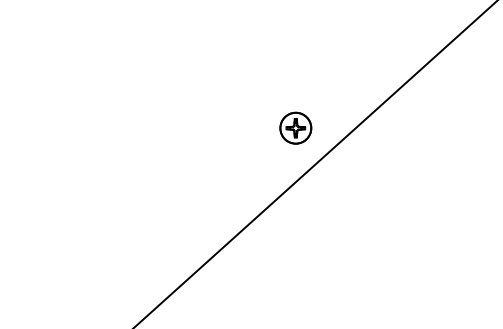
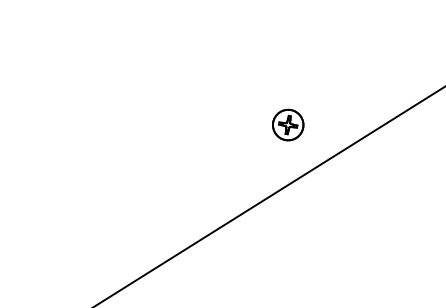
part: (295, 127) -> (288, 124), moved

